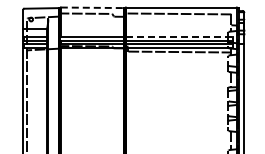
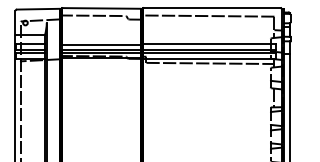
line: (92, 7) -> (101, 8), dashed -> solid
line: (179, 36) -> (209, 44), dashed -> solid

